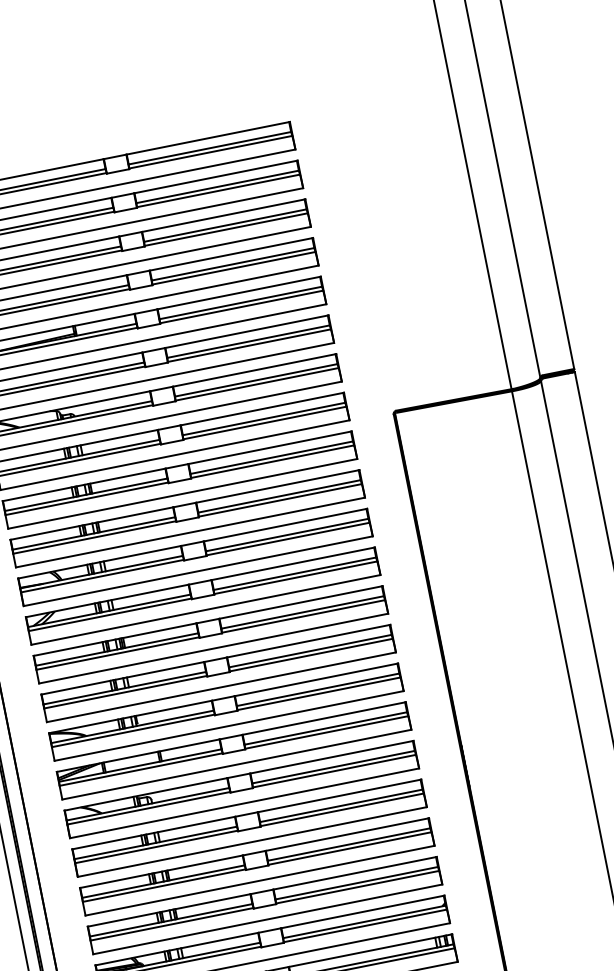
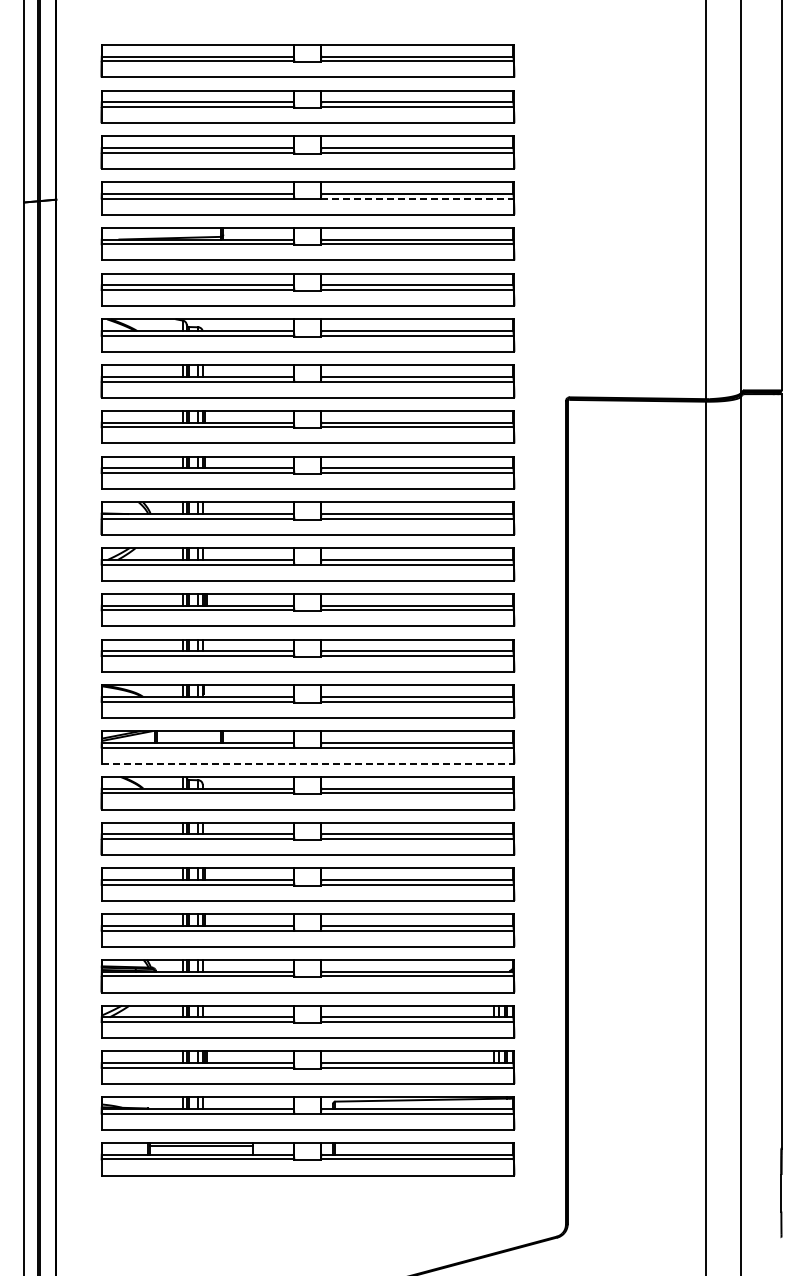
line: (234, 268) -> (417, 198), solid -> dashed
line: (237, 764) -> (308, 763), solid -> dashed

